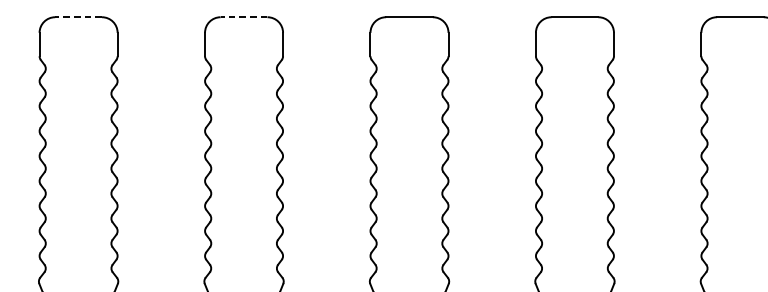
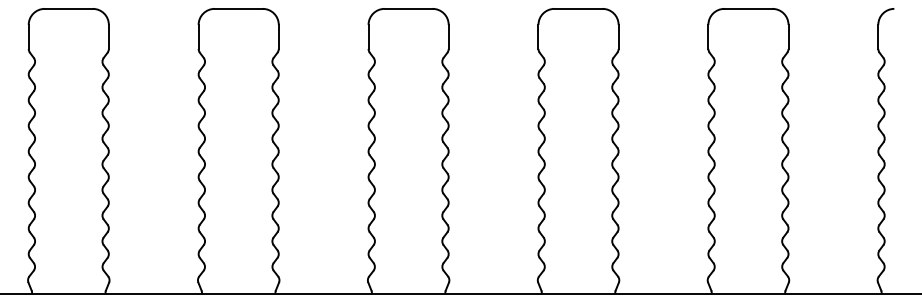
line: (78, 16) -> (68, 8), dashed -> solid
line: (243, 16) -> (238, 8), dashed -> solid

